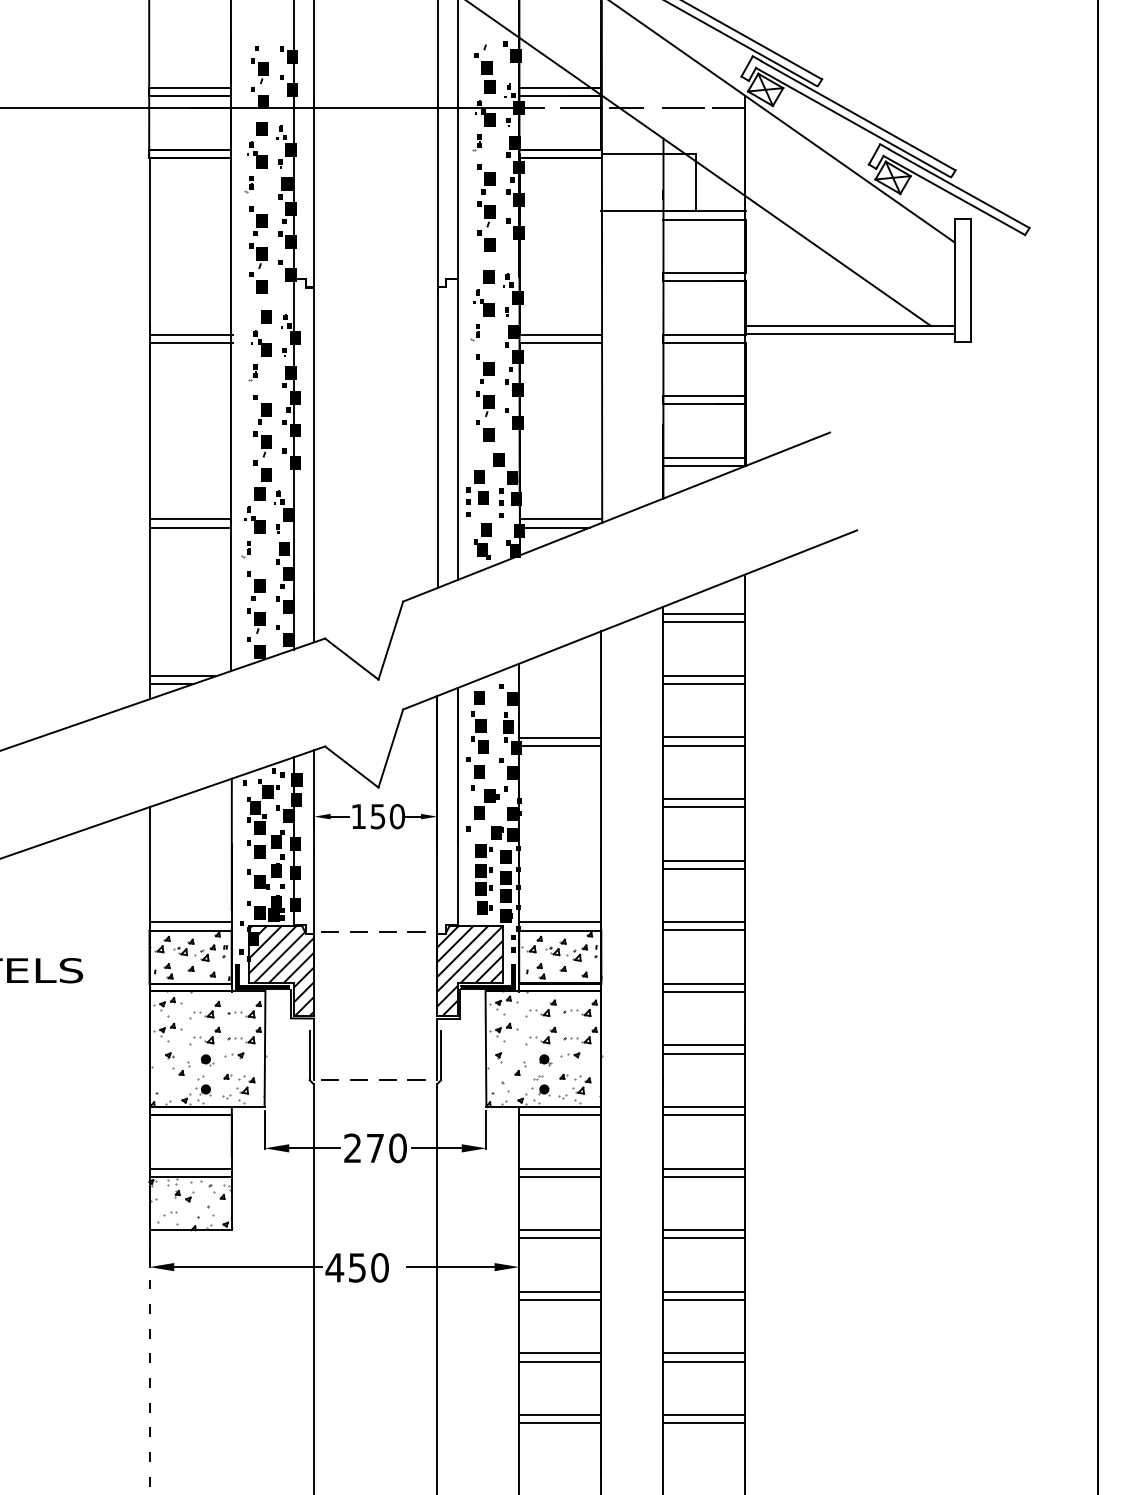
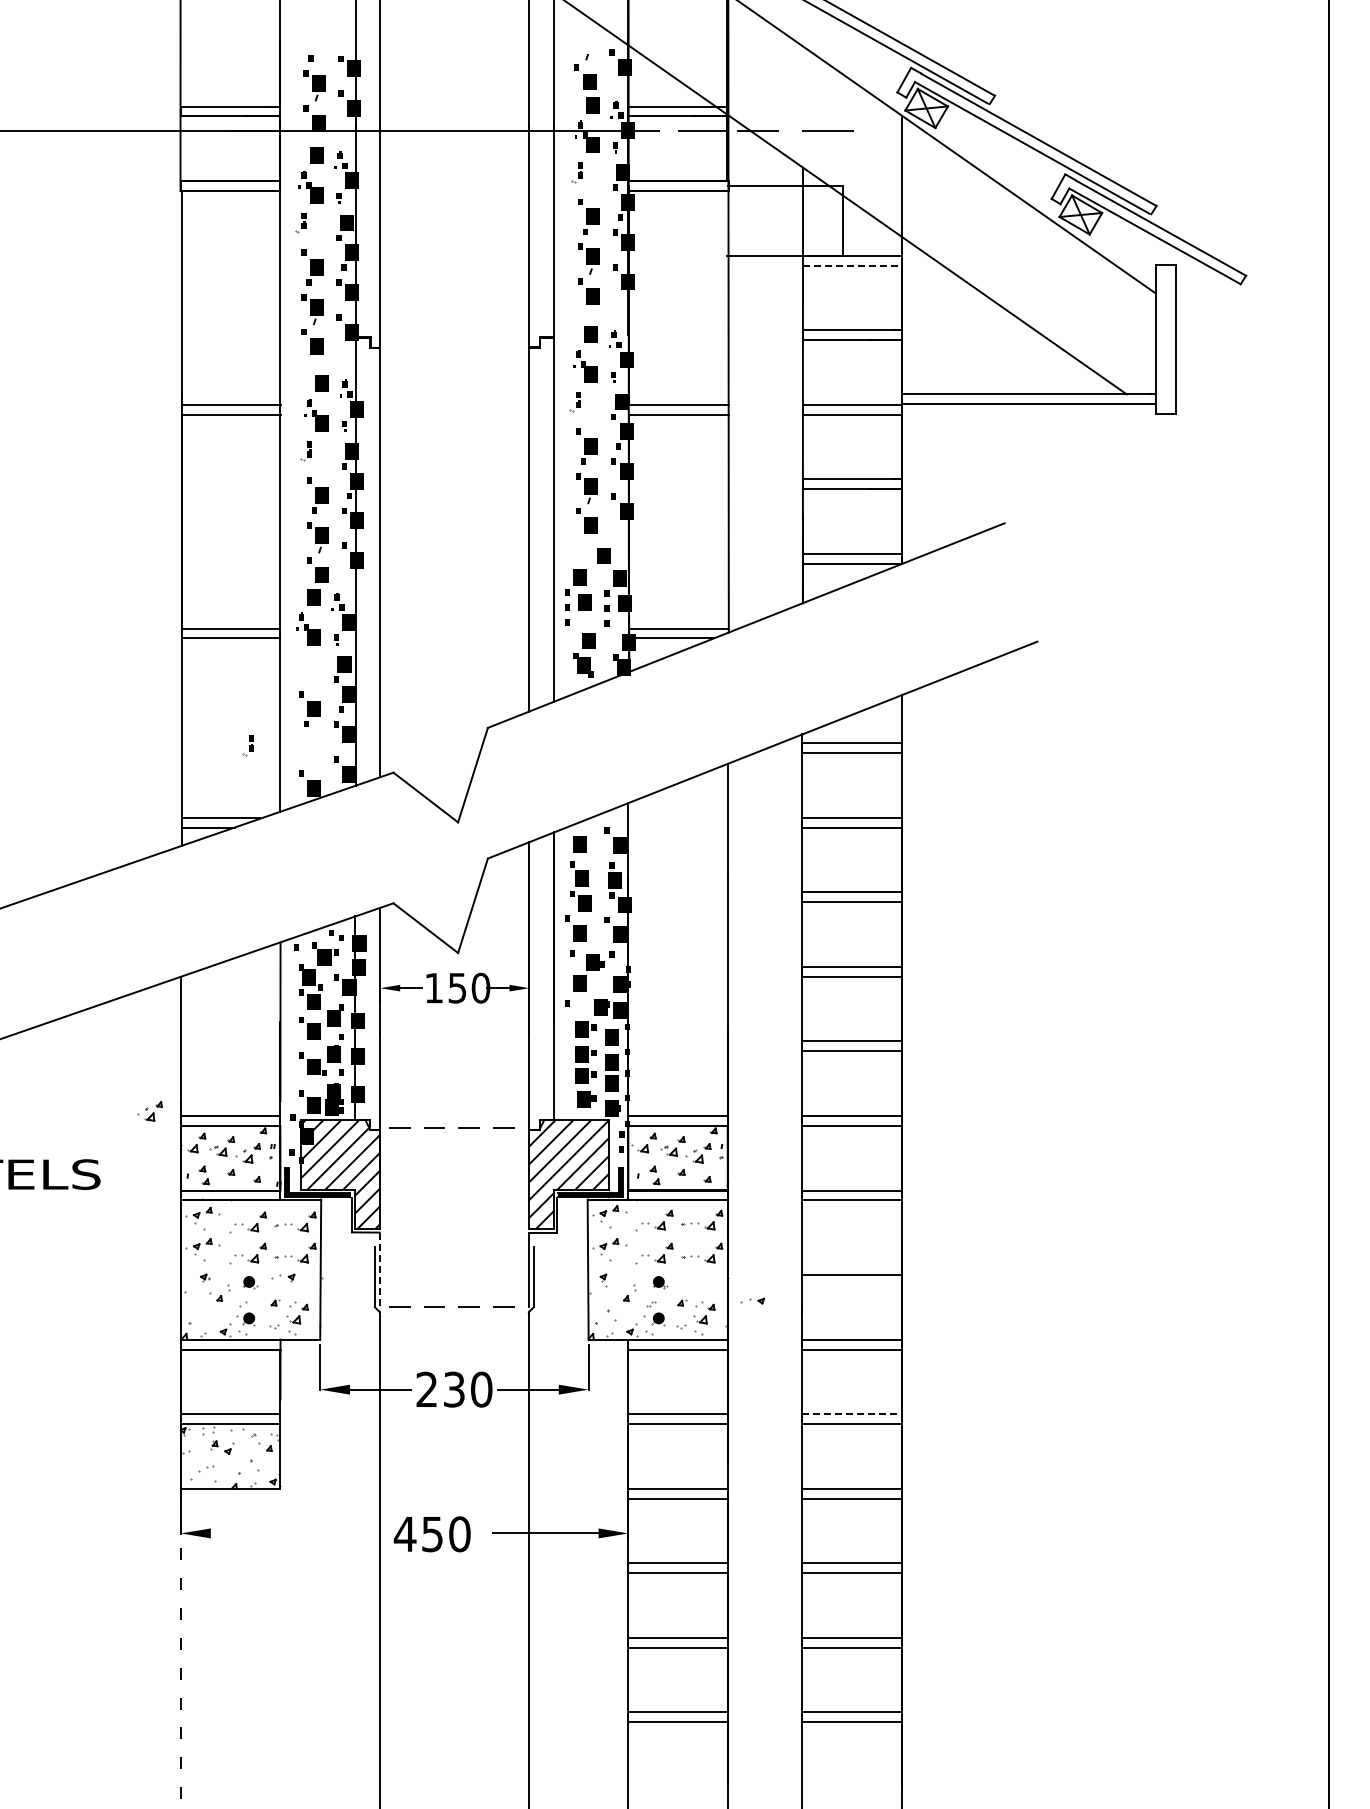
line: (729, 108) -> (882, 130), removed
line: (704, 219) -> (852, 265), solid -> dashed
part: (245, 549) -> (247, 745), moved
part: (255, 621) -> (309, 751), removed
line: (559, 738) -> (677, 893), removed
line: (559, 745) -> (677, 902), removed
part: (123, 918) -> (149, 1111), added
line: (703, 1045) -> (851, 1265), removed
line: (313, 1049) -> (379, 1270), solid -> dashed
part: (569, 1054) -> (752, 1300), moved
text: (375, 1148) -> (454, 1389), 270 -> 230
line: (704, 1168) -> (852, 1414), solid -> dashed
line: (247, 1267) -> (299, 1533), removed

